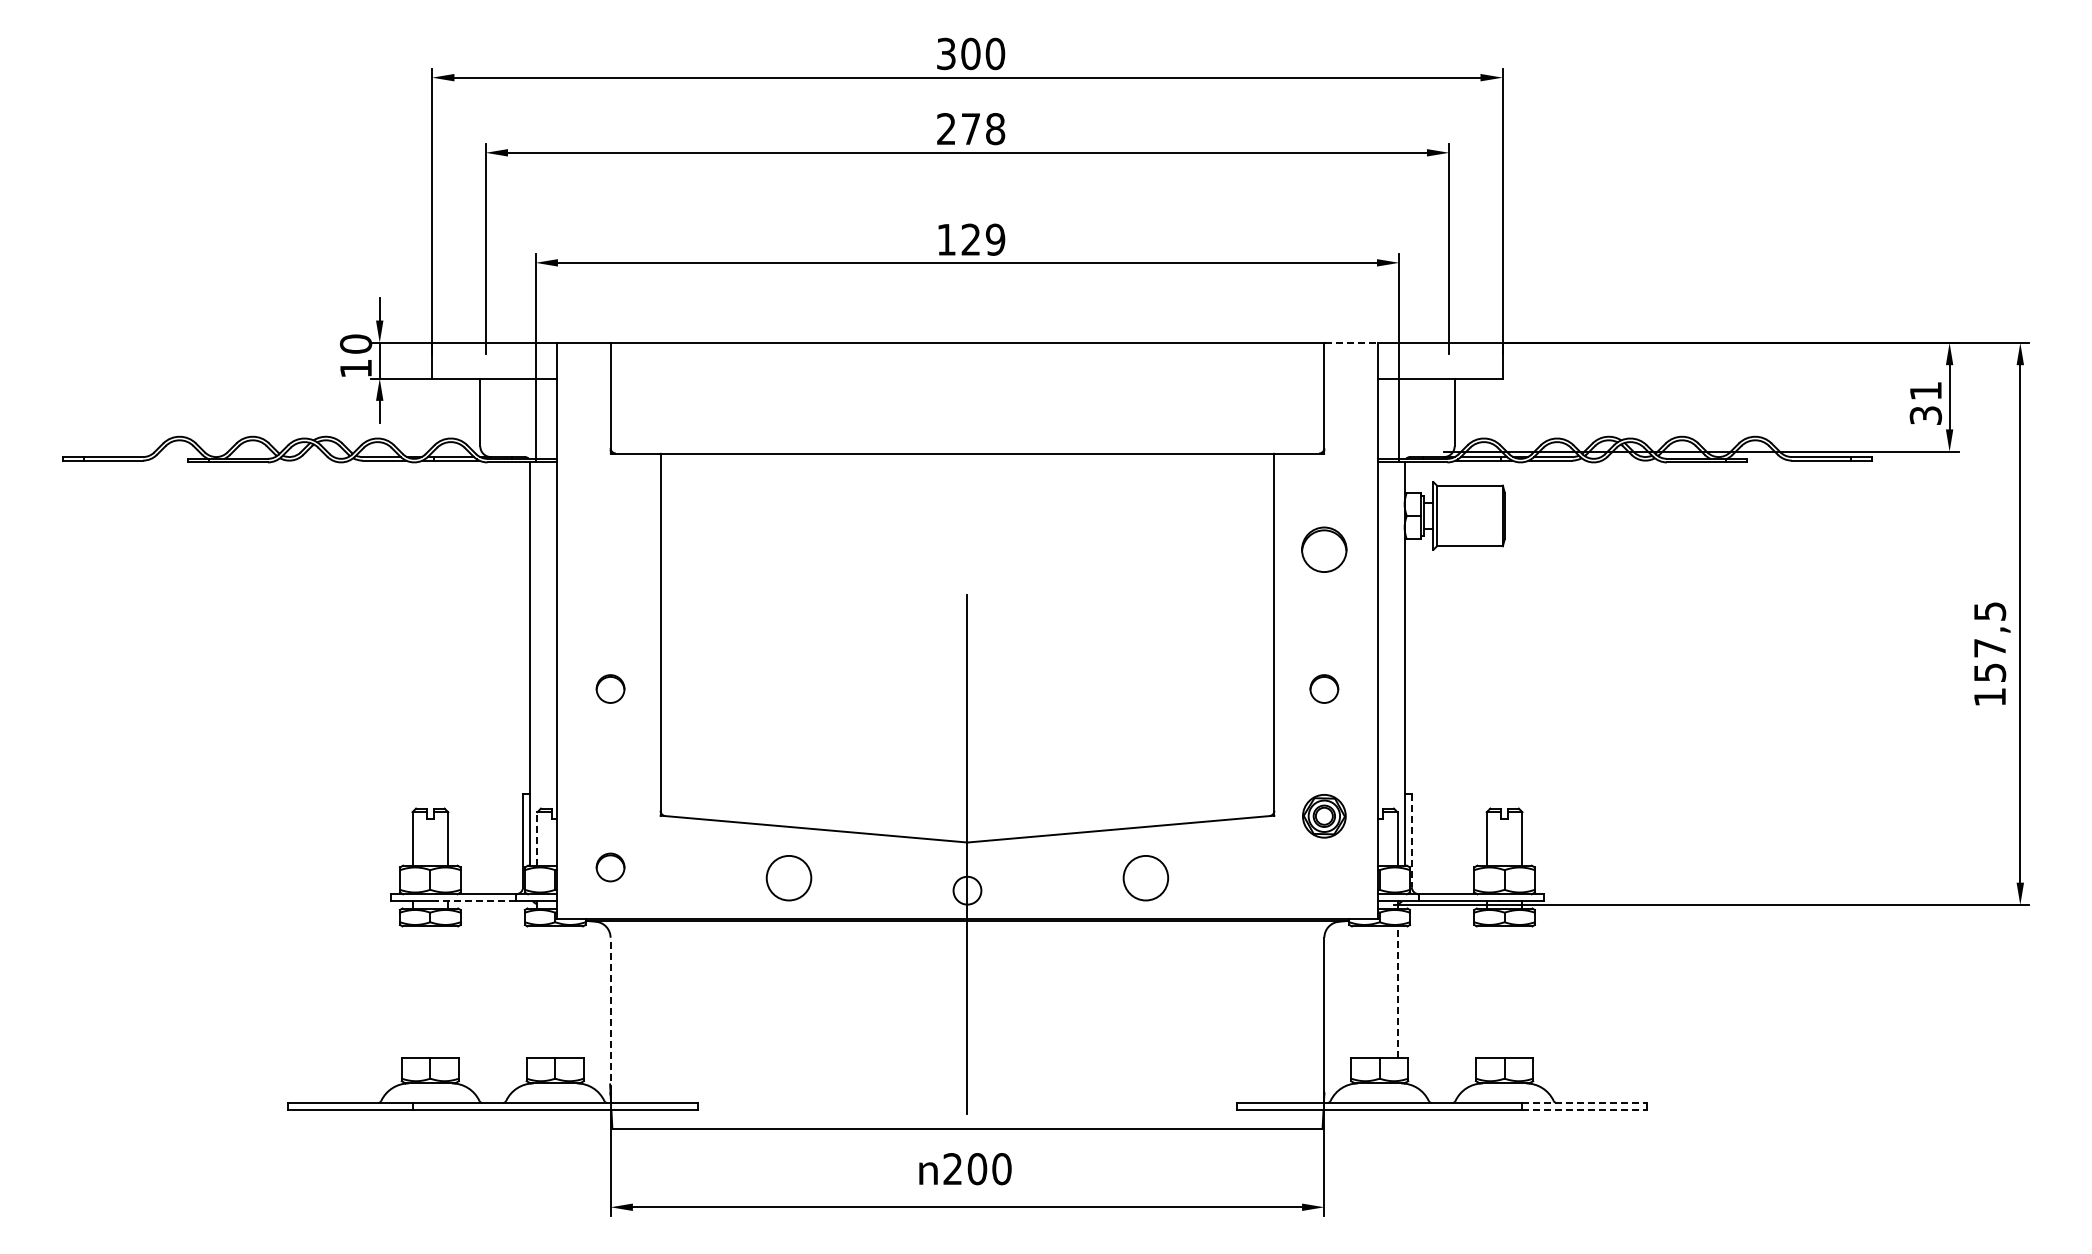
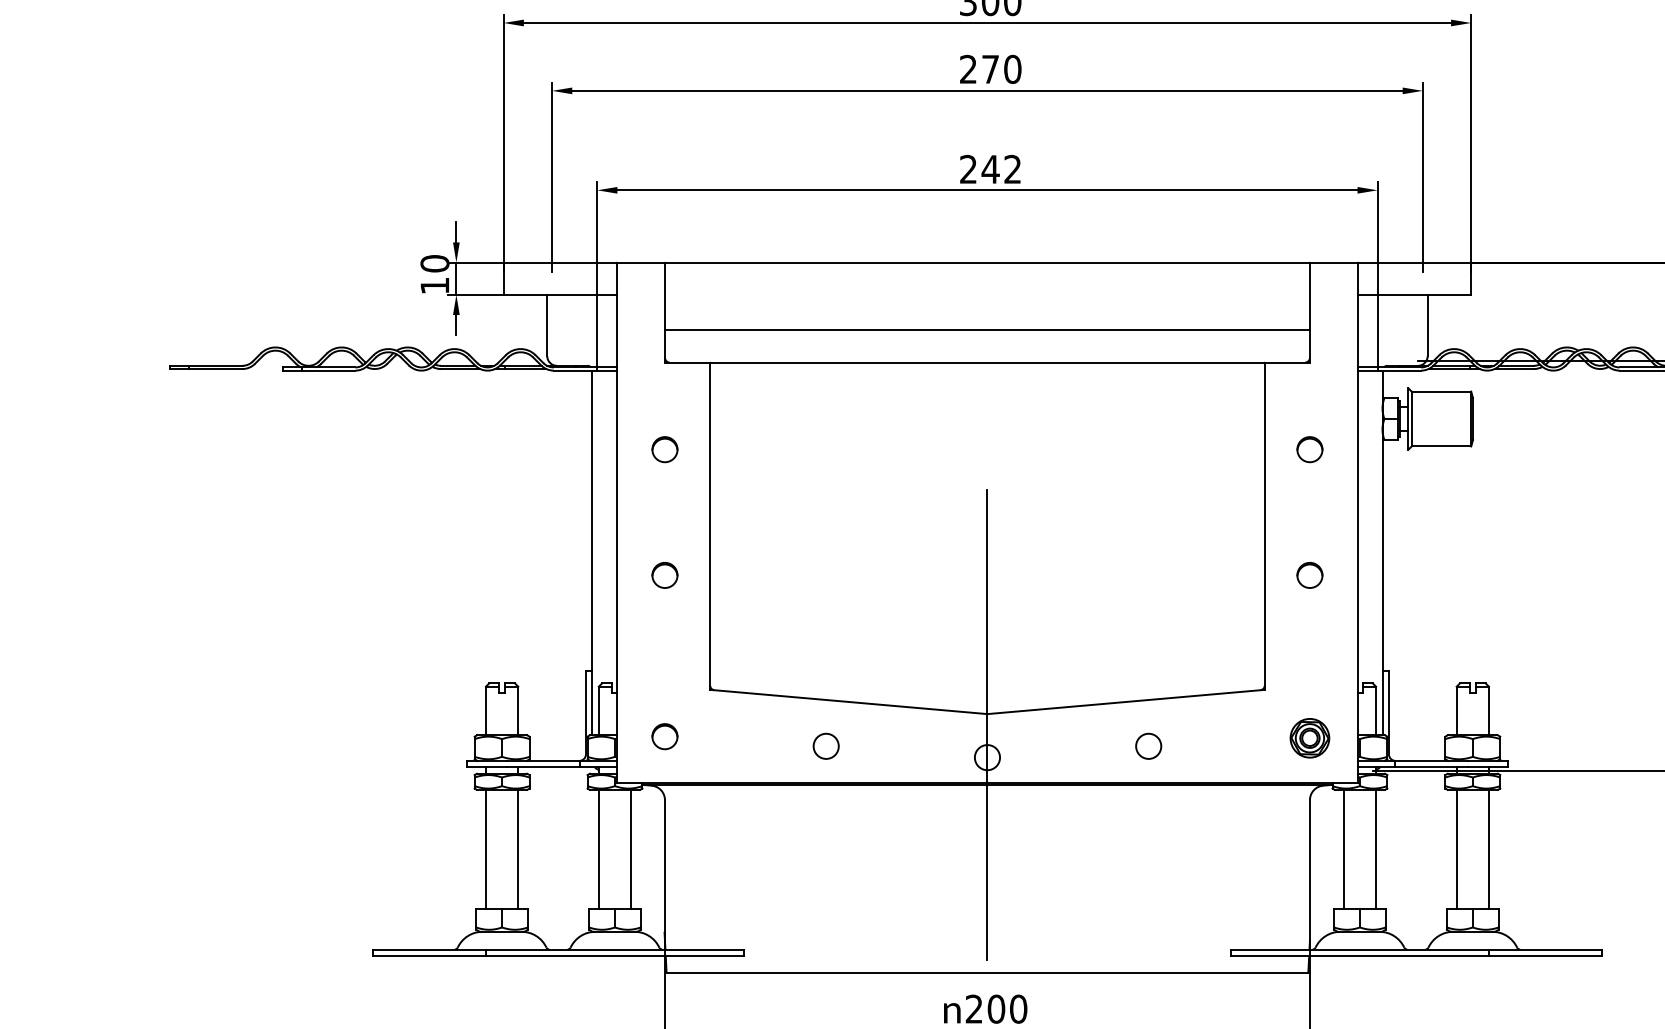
text: (995, 129) -> (1012, 69), 278 -> 270
text: (971, 239) -> (991, 169), 129 -> 242
line: (1351, 342) -> (1334, 262), dashed -> solid
line: (967, 417) -> (987, 330), added
part: (610, 549) -> (664, 449), added
part: (1324, 549) -> (1310, 449), size x0.62
part: (1324, 816) -> (1310, 738), moved
line: (537, 838) -> (598, 710), dashed -> solid
line: (1411, 841) -> (1388, 713), dashed -> solid
circle: (788, 878) -> (825, 746), size x0.62
circle: (1145, 878) -> (1148, 746), size x0.62
line: (475, 901) -> (542, 767), dashed -> solid
line: (1397, 991) -> (1376, 848), dashed -> solid
line: (412, 992) -> (485, 849), added
line: (448, 992) -> (518, 849), added
line: (537, 992) -> (598, 849), added
line: (573, 992) -> (631, 849), added
line: (1361, 992) -> (1343, 849), added
line: (1486, 992) -> (1456, 849), added
line: (1522, 992) -> (1488, 849), added
line: (610, 1014) -> (664, 869), dashed -> solid
line: (1585, 1103) -> (1545, 949), dashed -> solid
line: (1585, 1110) -> (1545, 956), dashed -> solid

